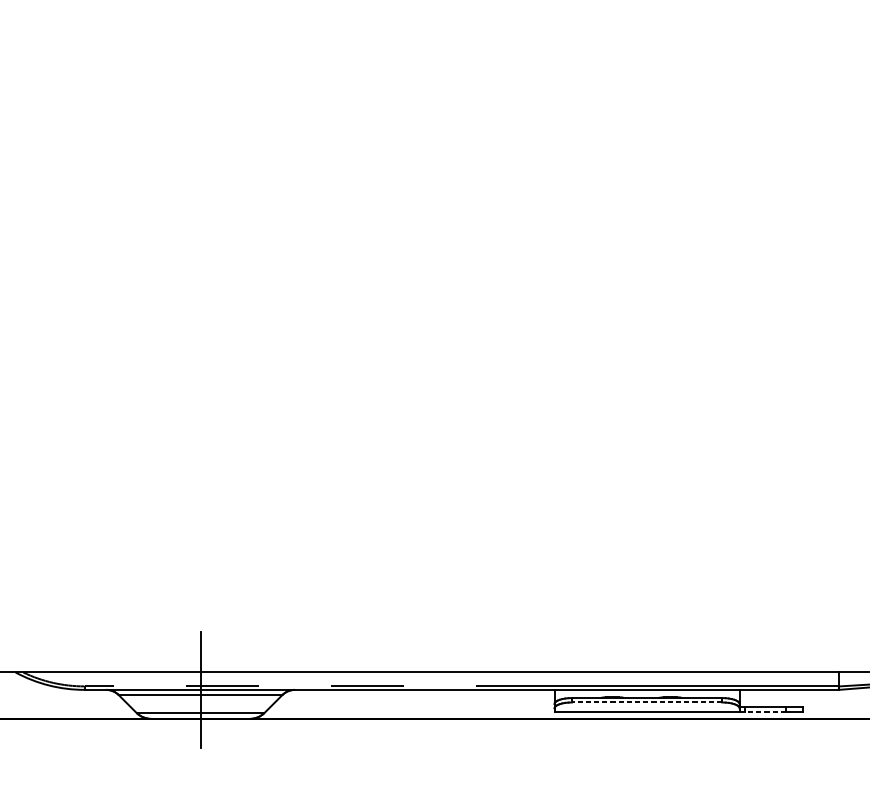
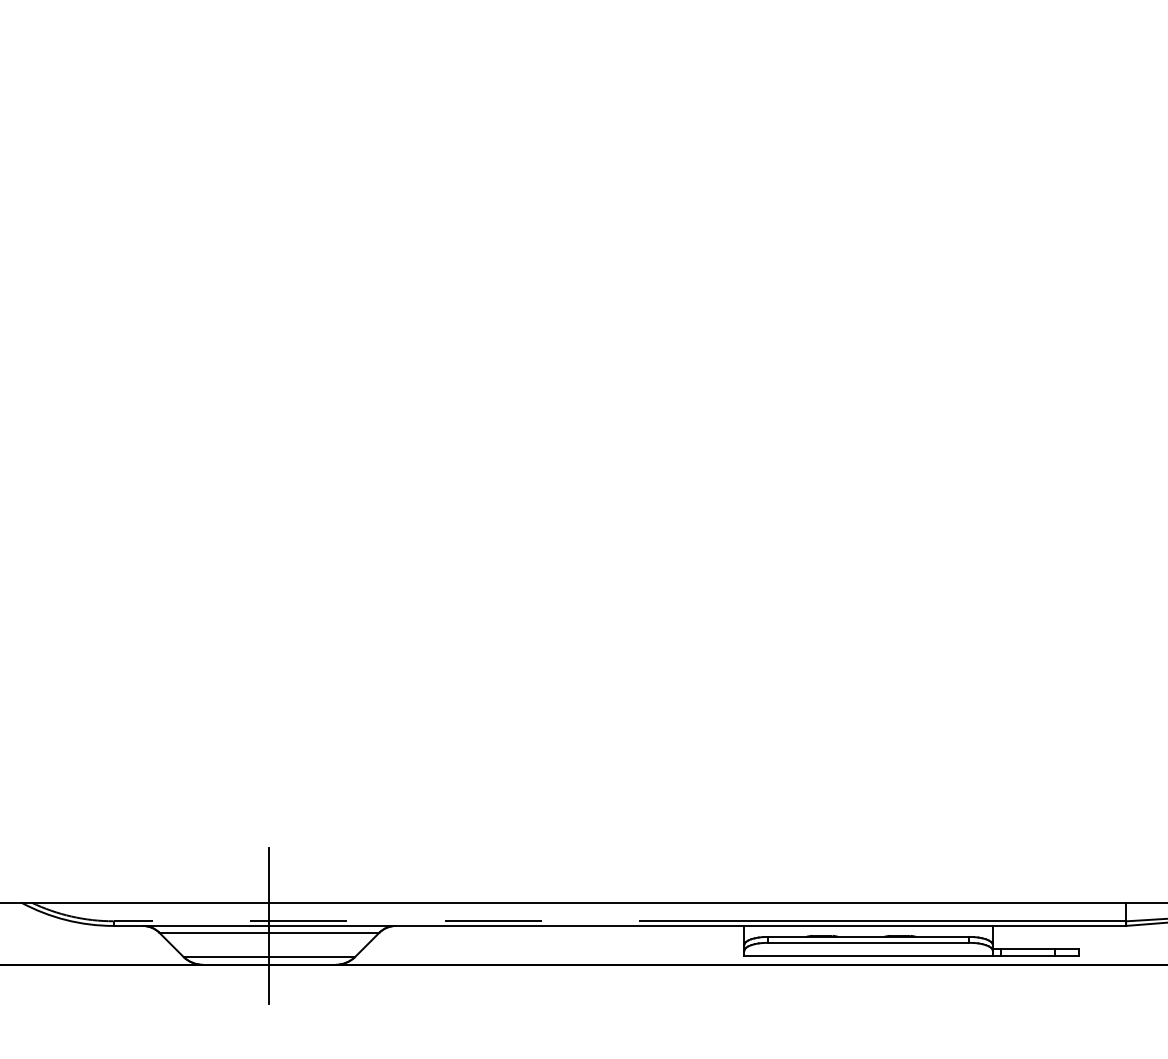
line: (646, 702) -> (868, 942), dashed -> solid
line: (765, 711) -> (1027, 955), dashed -> solid

